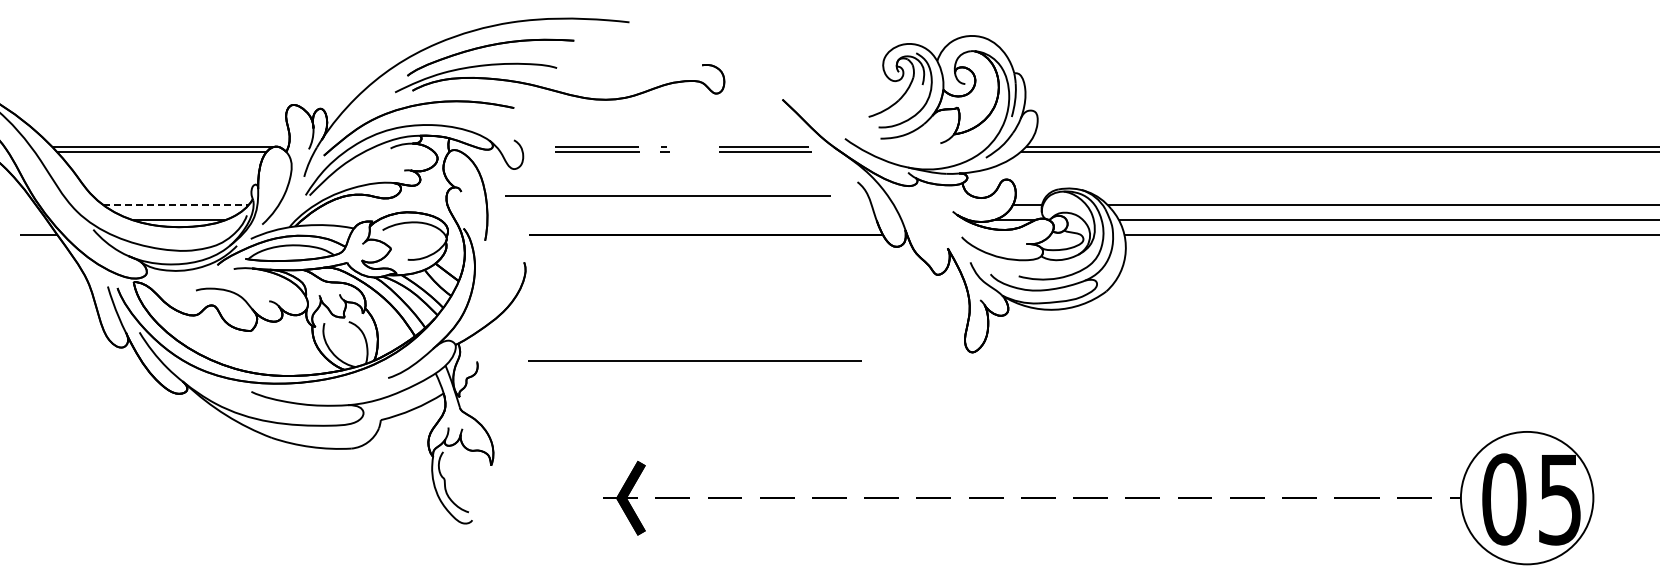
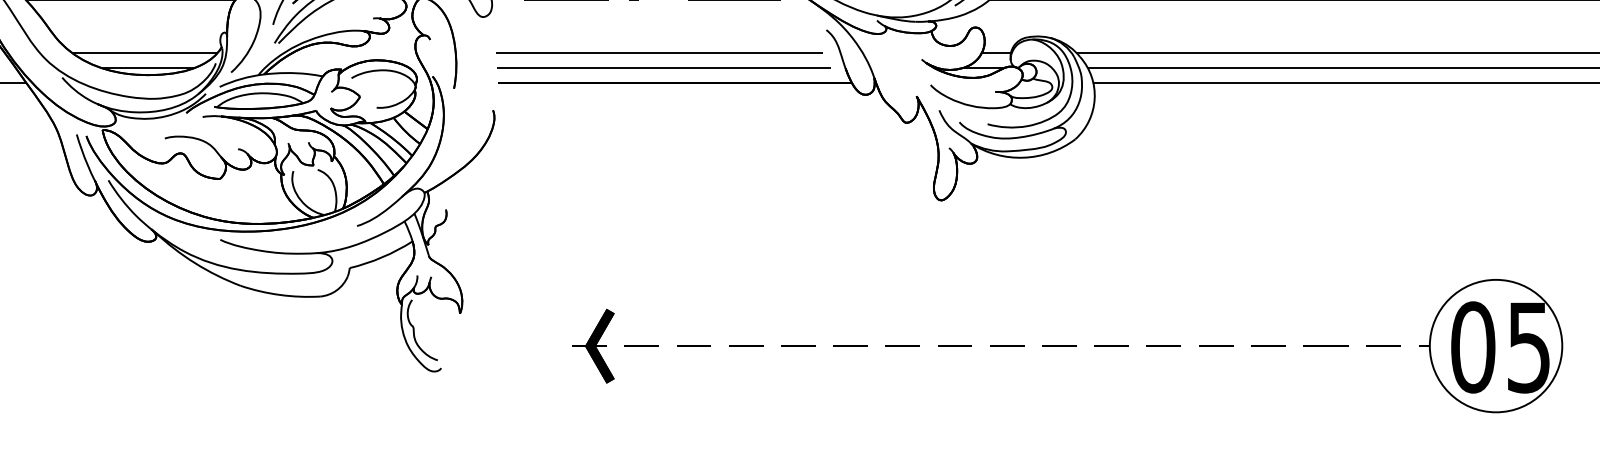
line: (667, 195) -> (659, 52), moved
line: (175, 204) -> (144, 52), dashed -> solid
line: (694, 360) -> (663, 67), moved

